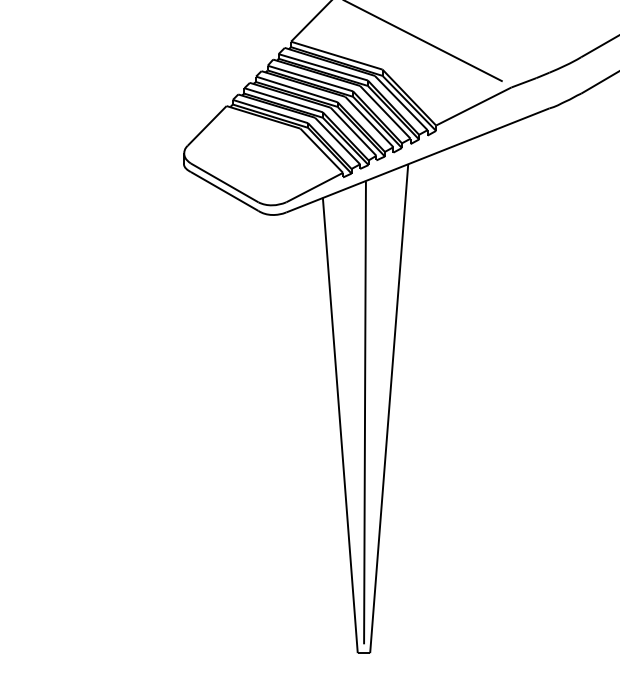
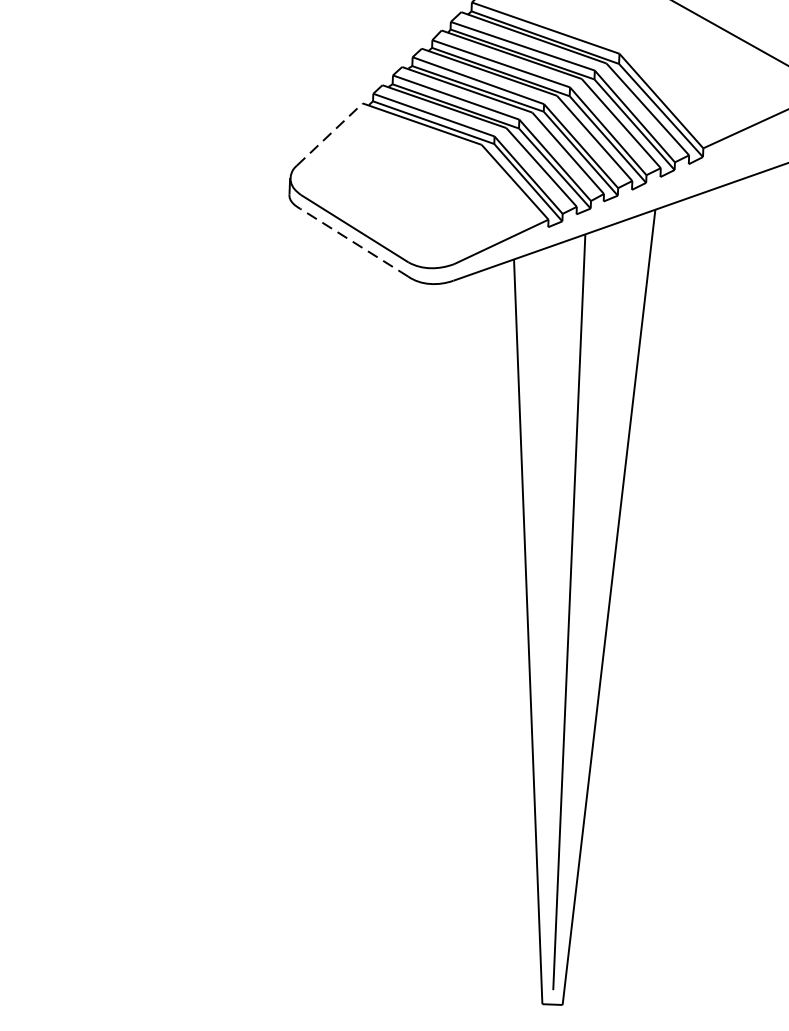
line: (207, 125) -> (330, 133), solid -> dashed
line: (224, 191) -> (353, 242), solid -> dashed

